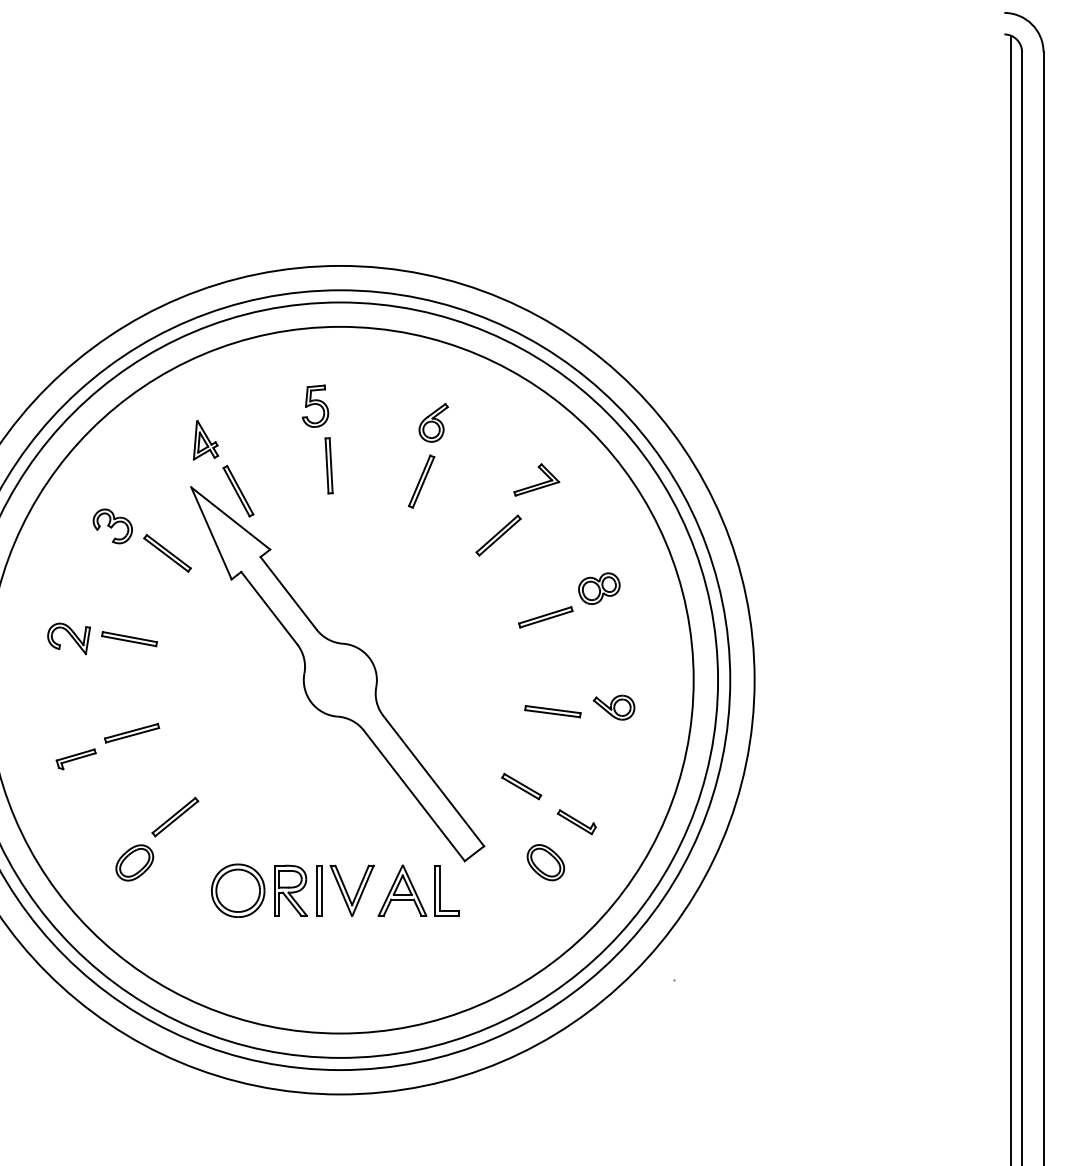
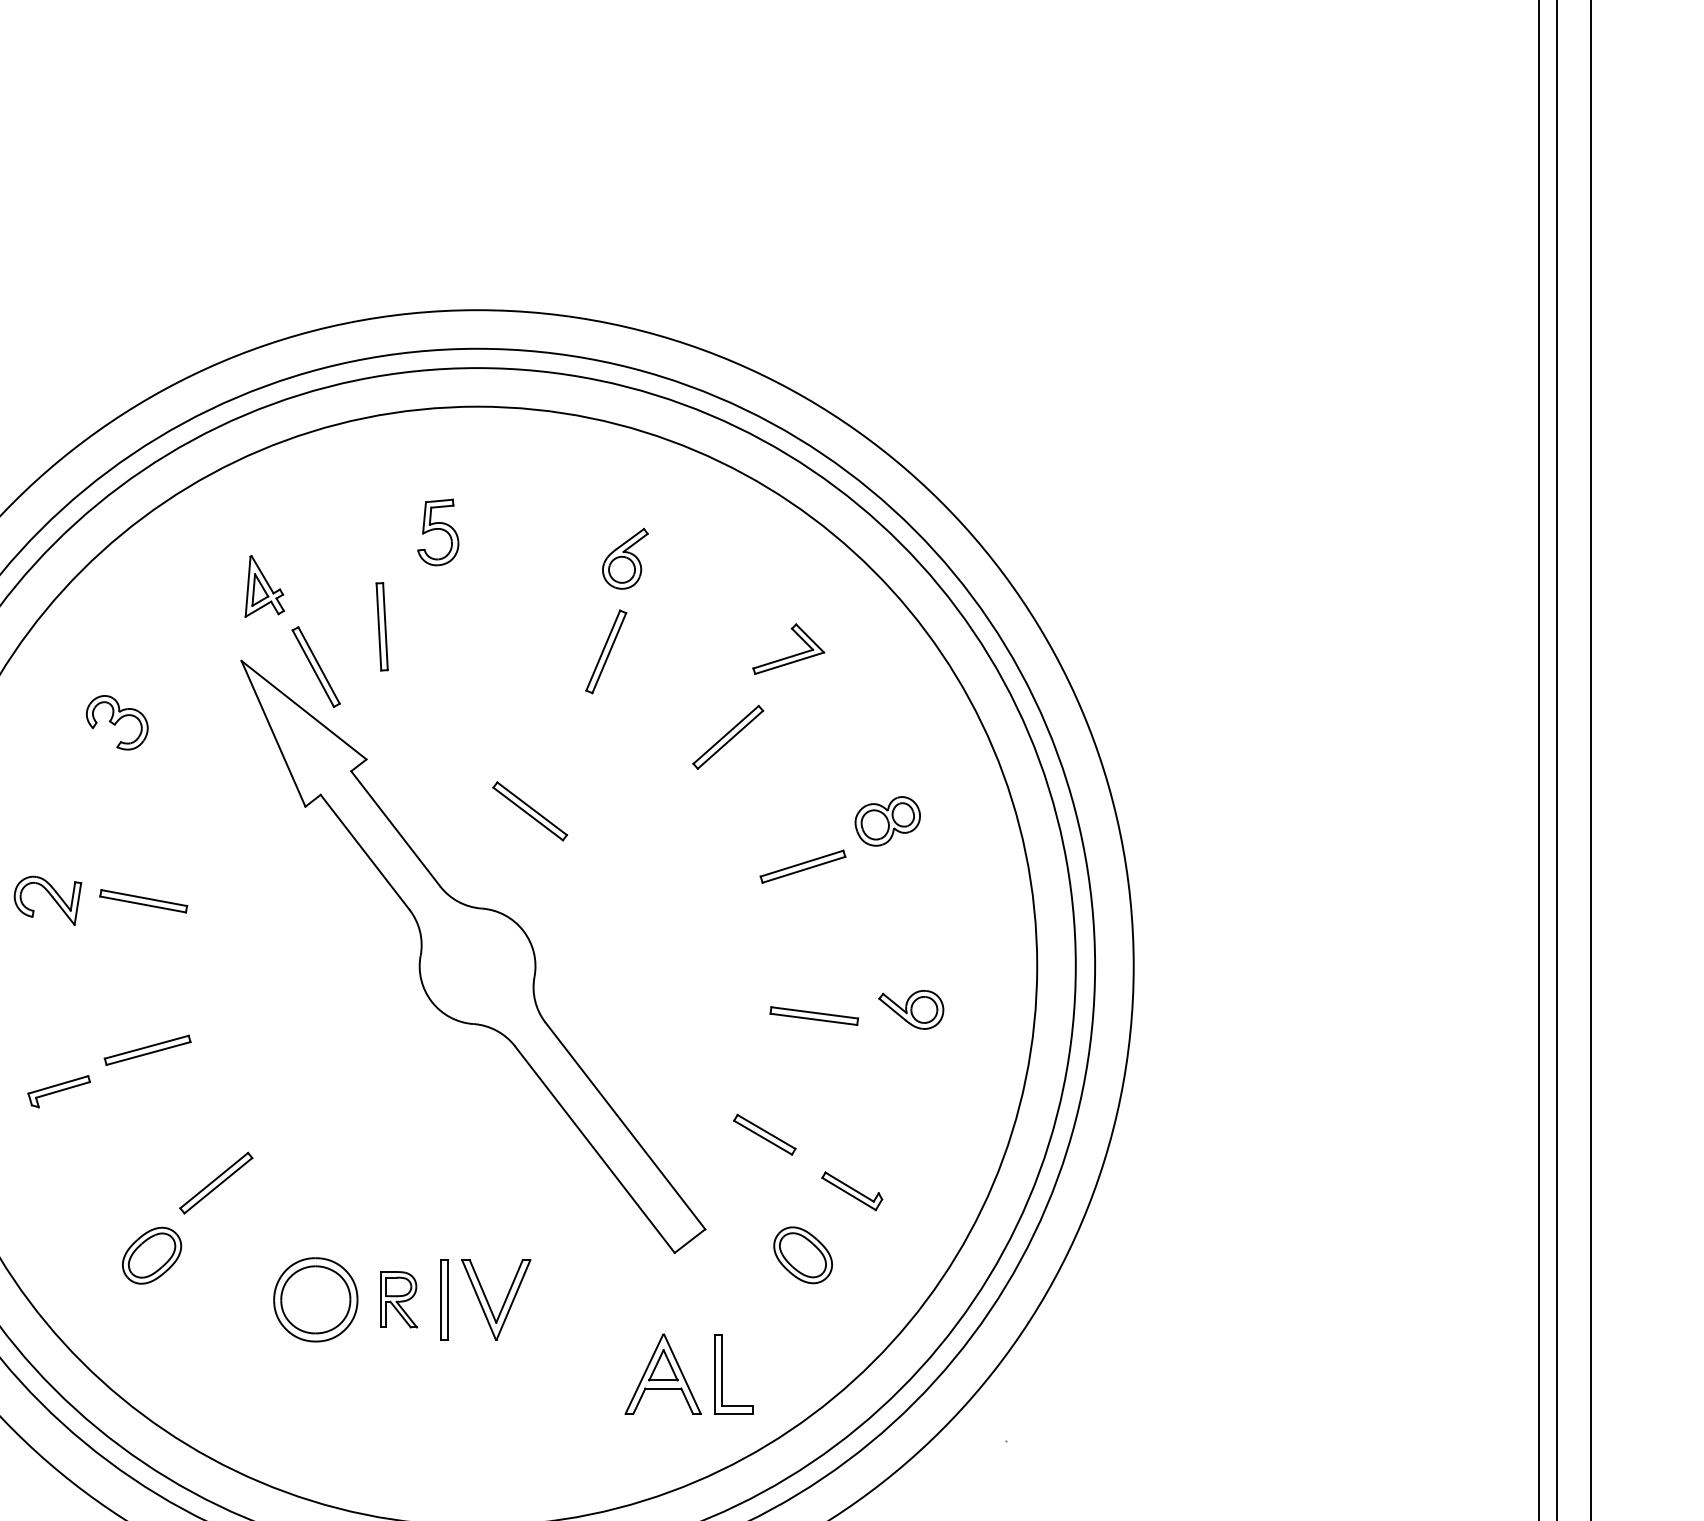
part: (328, 465) -> (381, 626), moved
part: (167, 553) -> (530, 811), moved
part: (290, 890) -> (398, 1299), size x0.7
part: (418, 890) -> (688, 1373), moved

